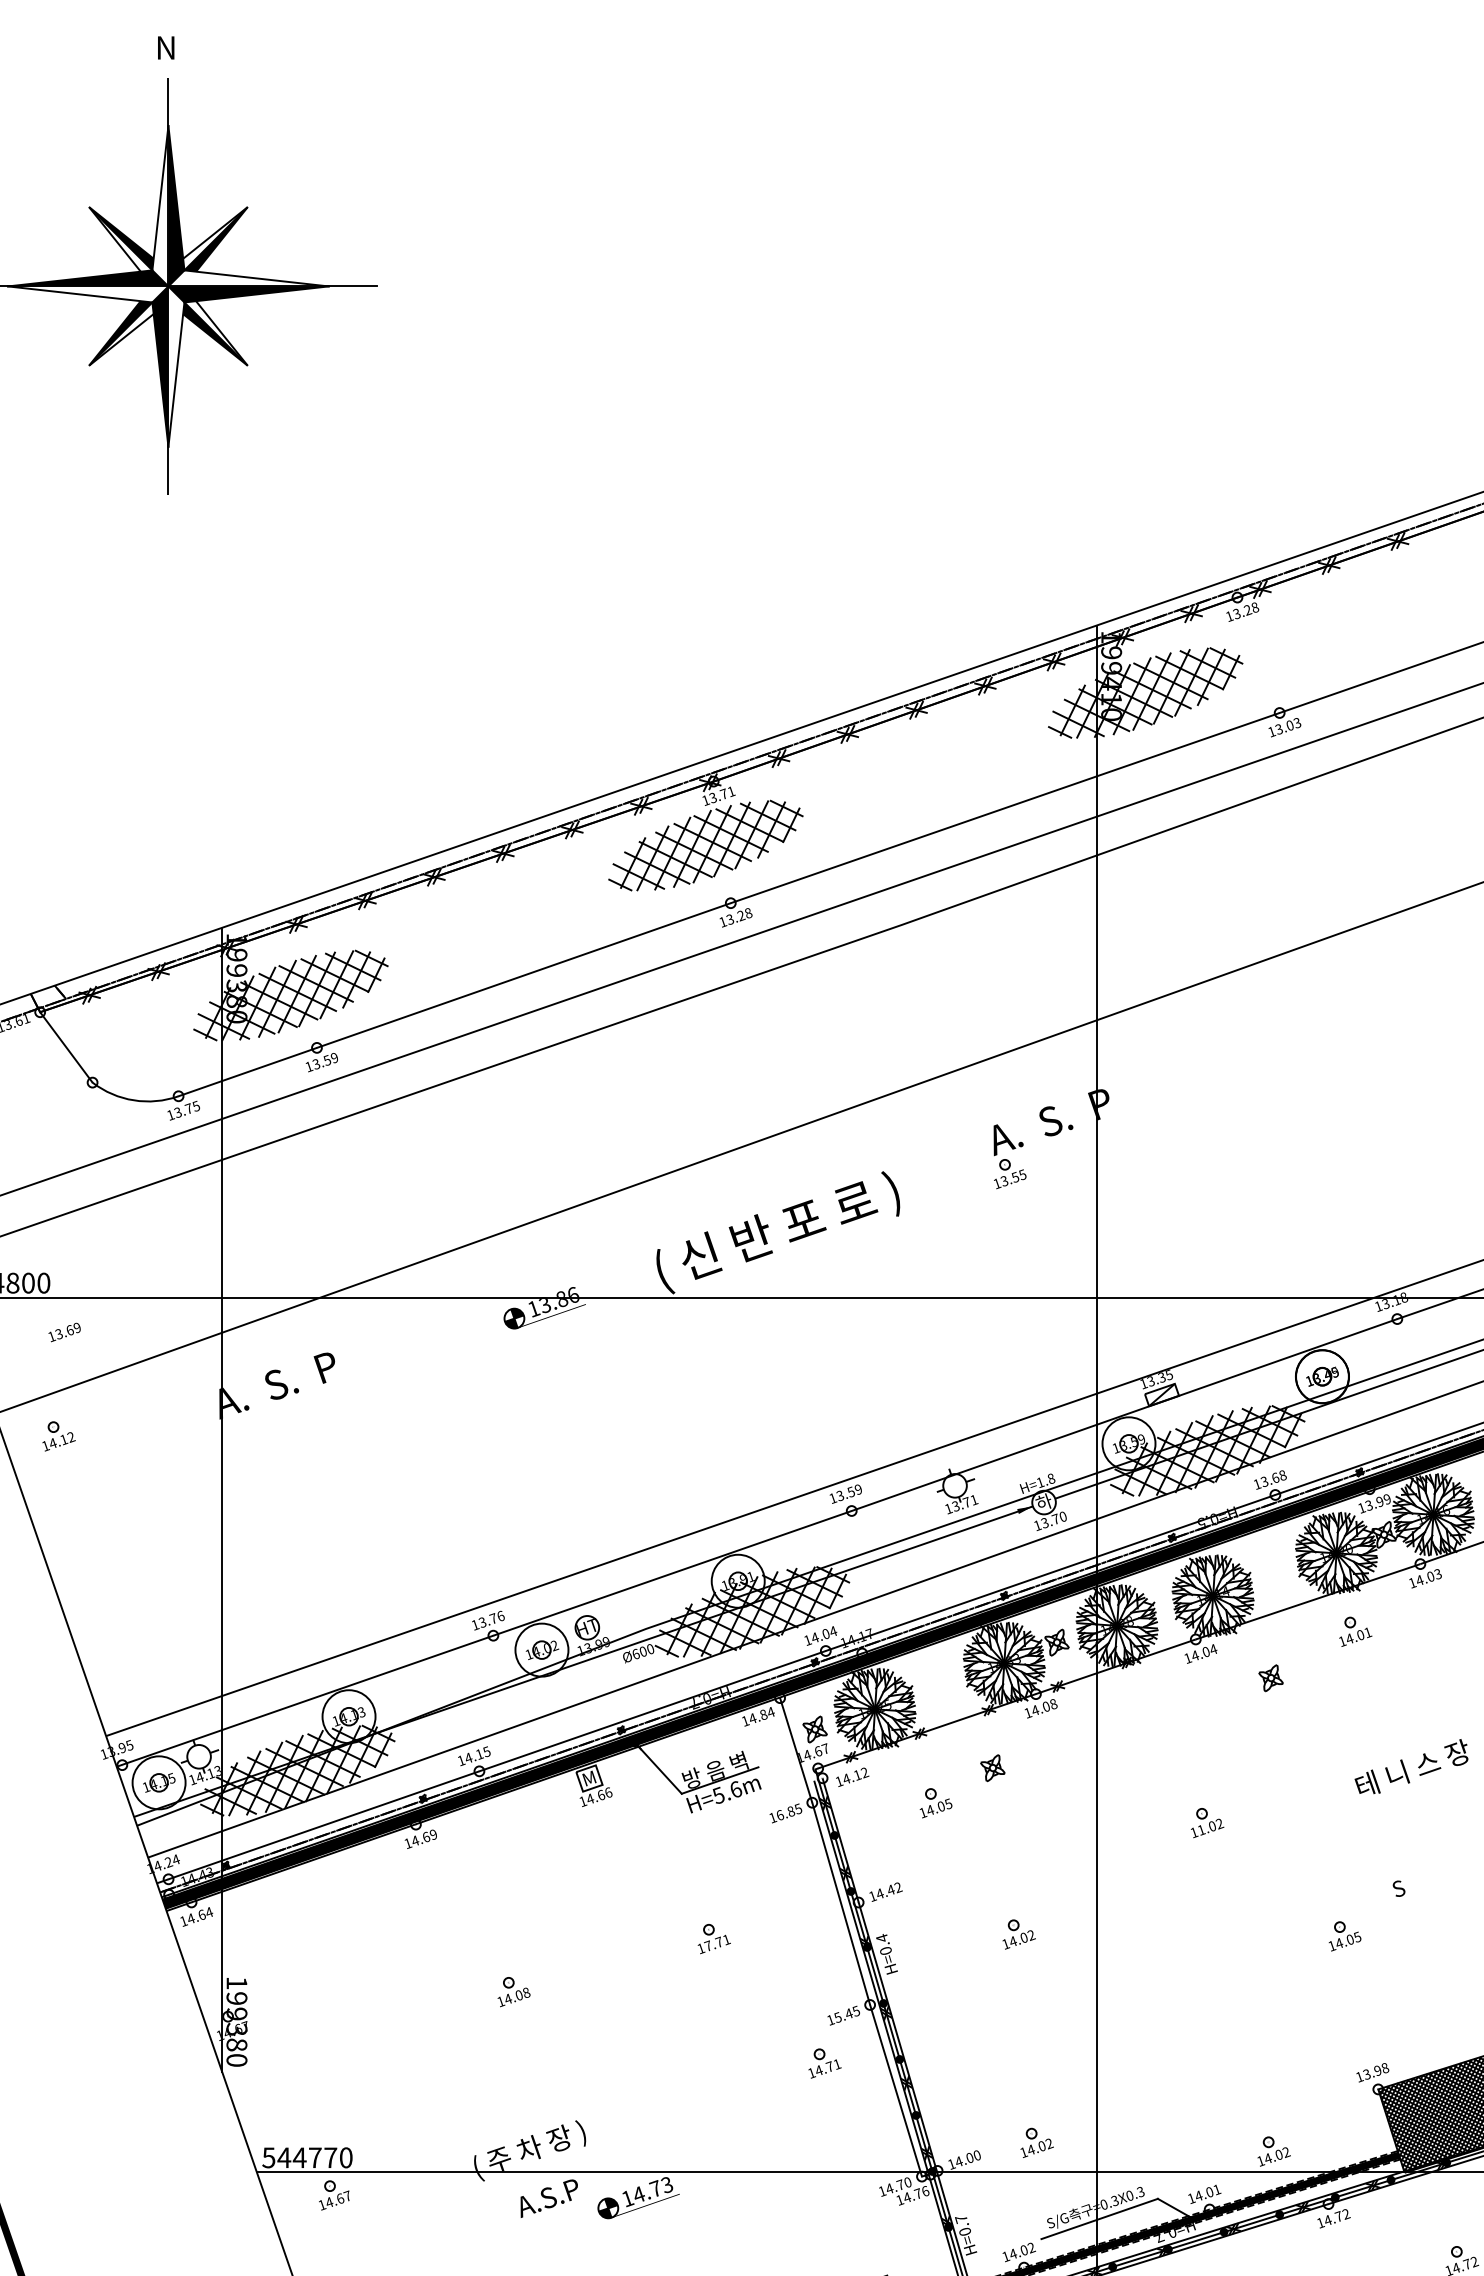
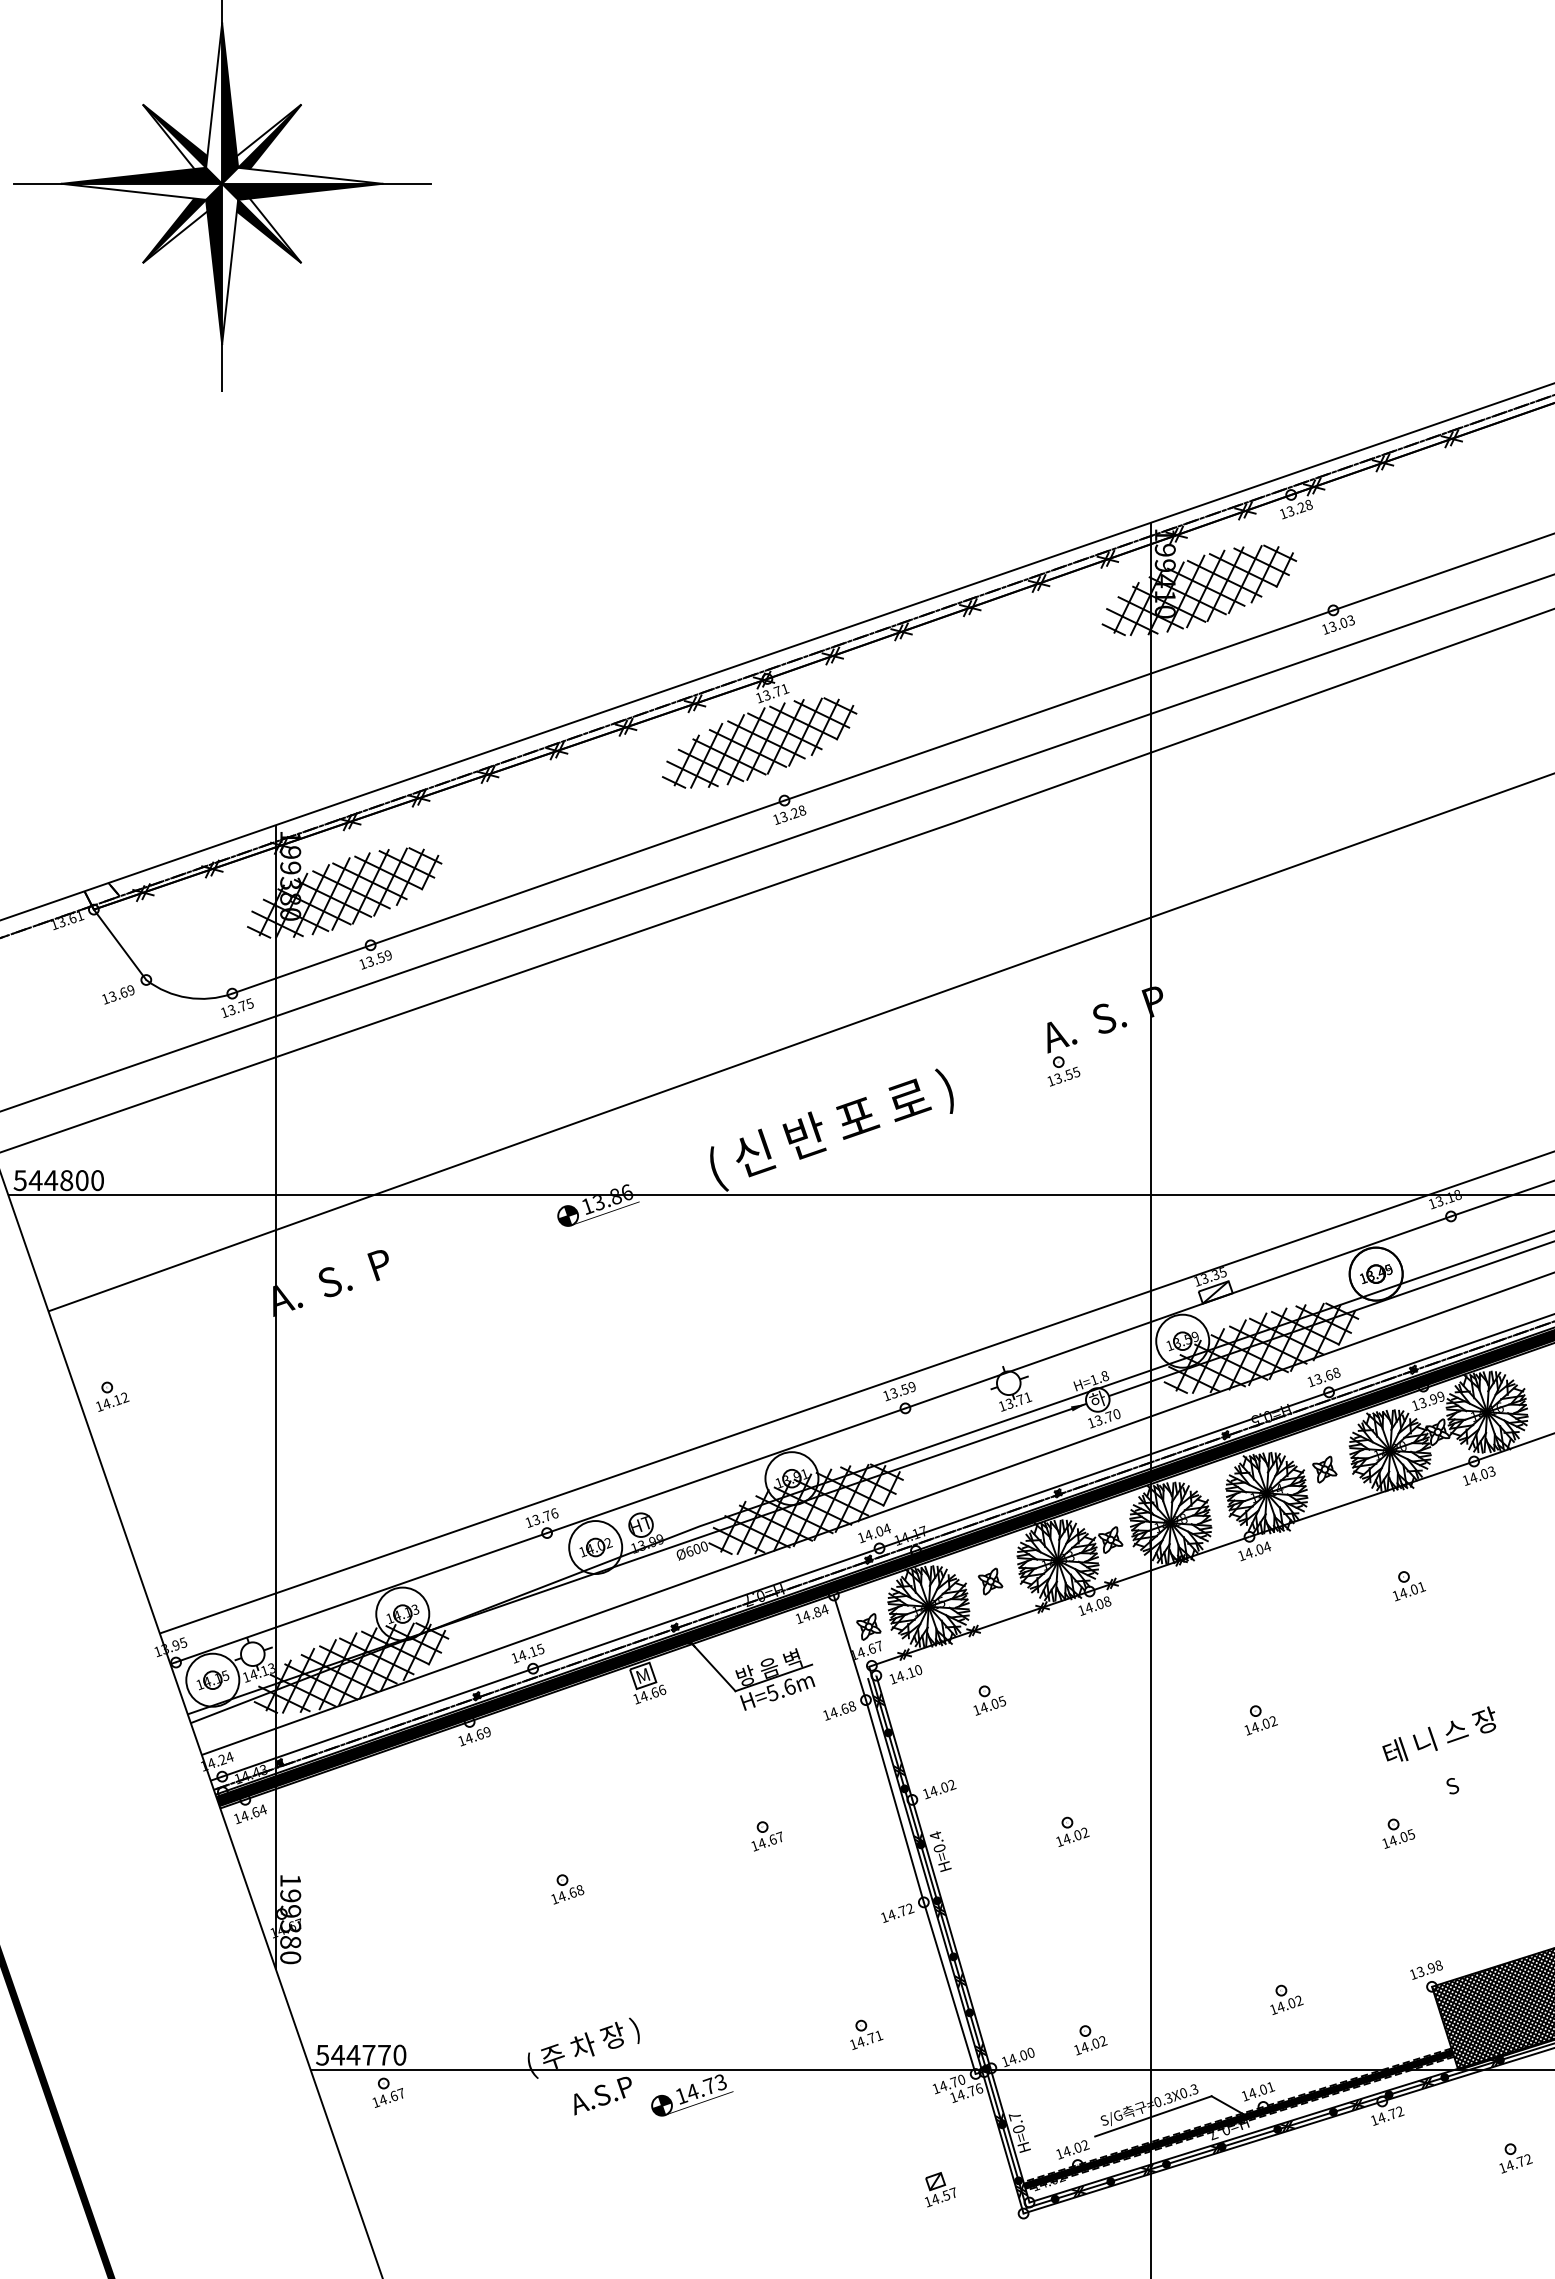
text: (64, 1332) -> (118, 994), moved
part: (58, 1436) -> (112, 1396), moved
part: (1355, 1632) -> (1409, 1586), moved
part: (1270, 1678) -> (1324, 1469), moved
text: (1411, 1766) -> (1439, 1733), moved
part: (992, 1768) -> (990, 1581), moved
text: (864, 1773) -> (918, 1670), 14.12 -> 14.10
text: (789, 1812) -> (843, 1709), 16.85 -> 14.68
text: (1201, 1830) -> (1255, 1727), 11.02 -> 14.02
text: (890, 1890) -> (944, 1787), 14.42 -> 14.02
text: (716, 1942) -> (770, 1839), 17.71 -> 14.67
text: (518, 1995) -> (572, 1892), 14.08 -> 14.68
text: (847, 2014) -> (901, 1911), 15.45 -> 14.72
part: (824, 2063) -> (866, 2034), moved
part: (1273, 2151) -> (1286, 1999), moved

